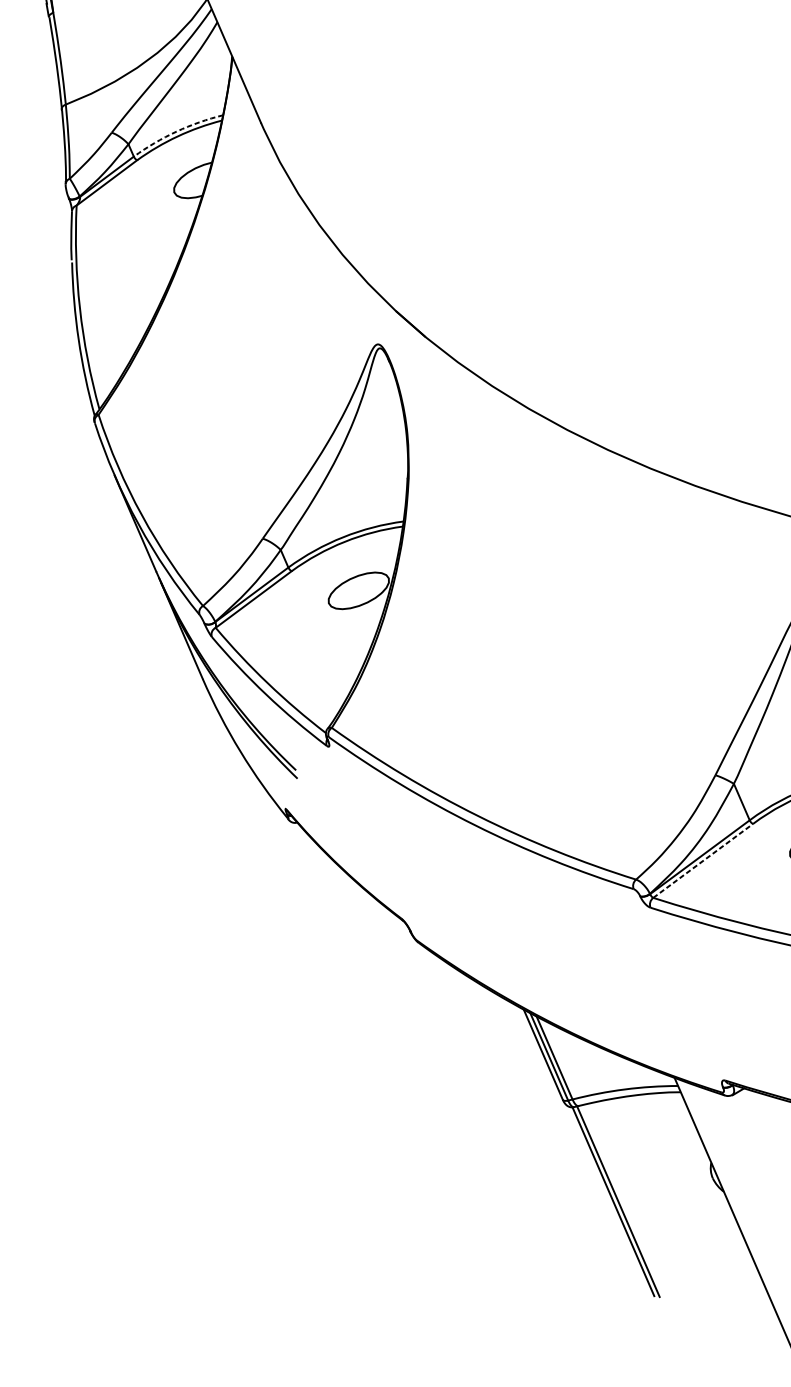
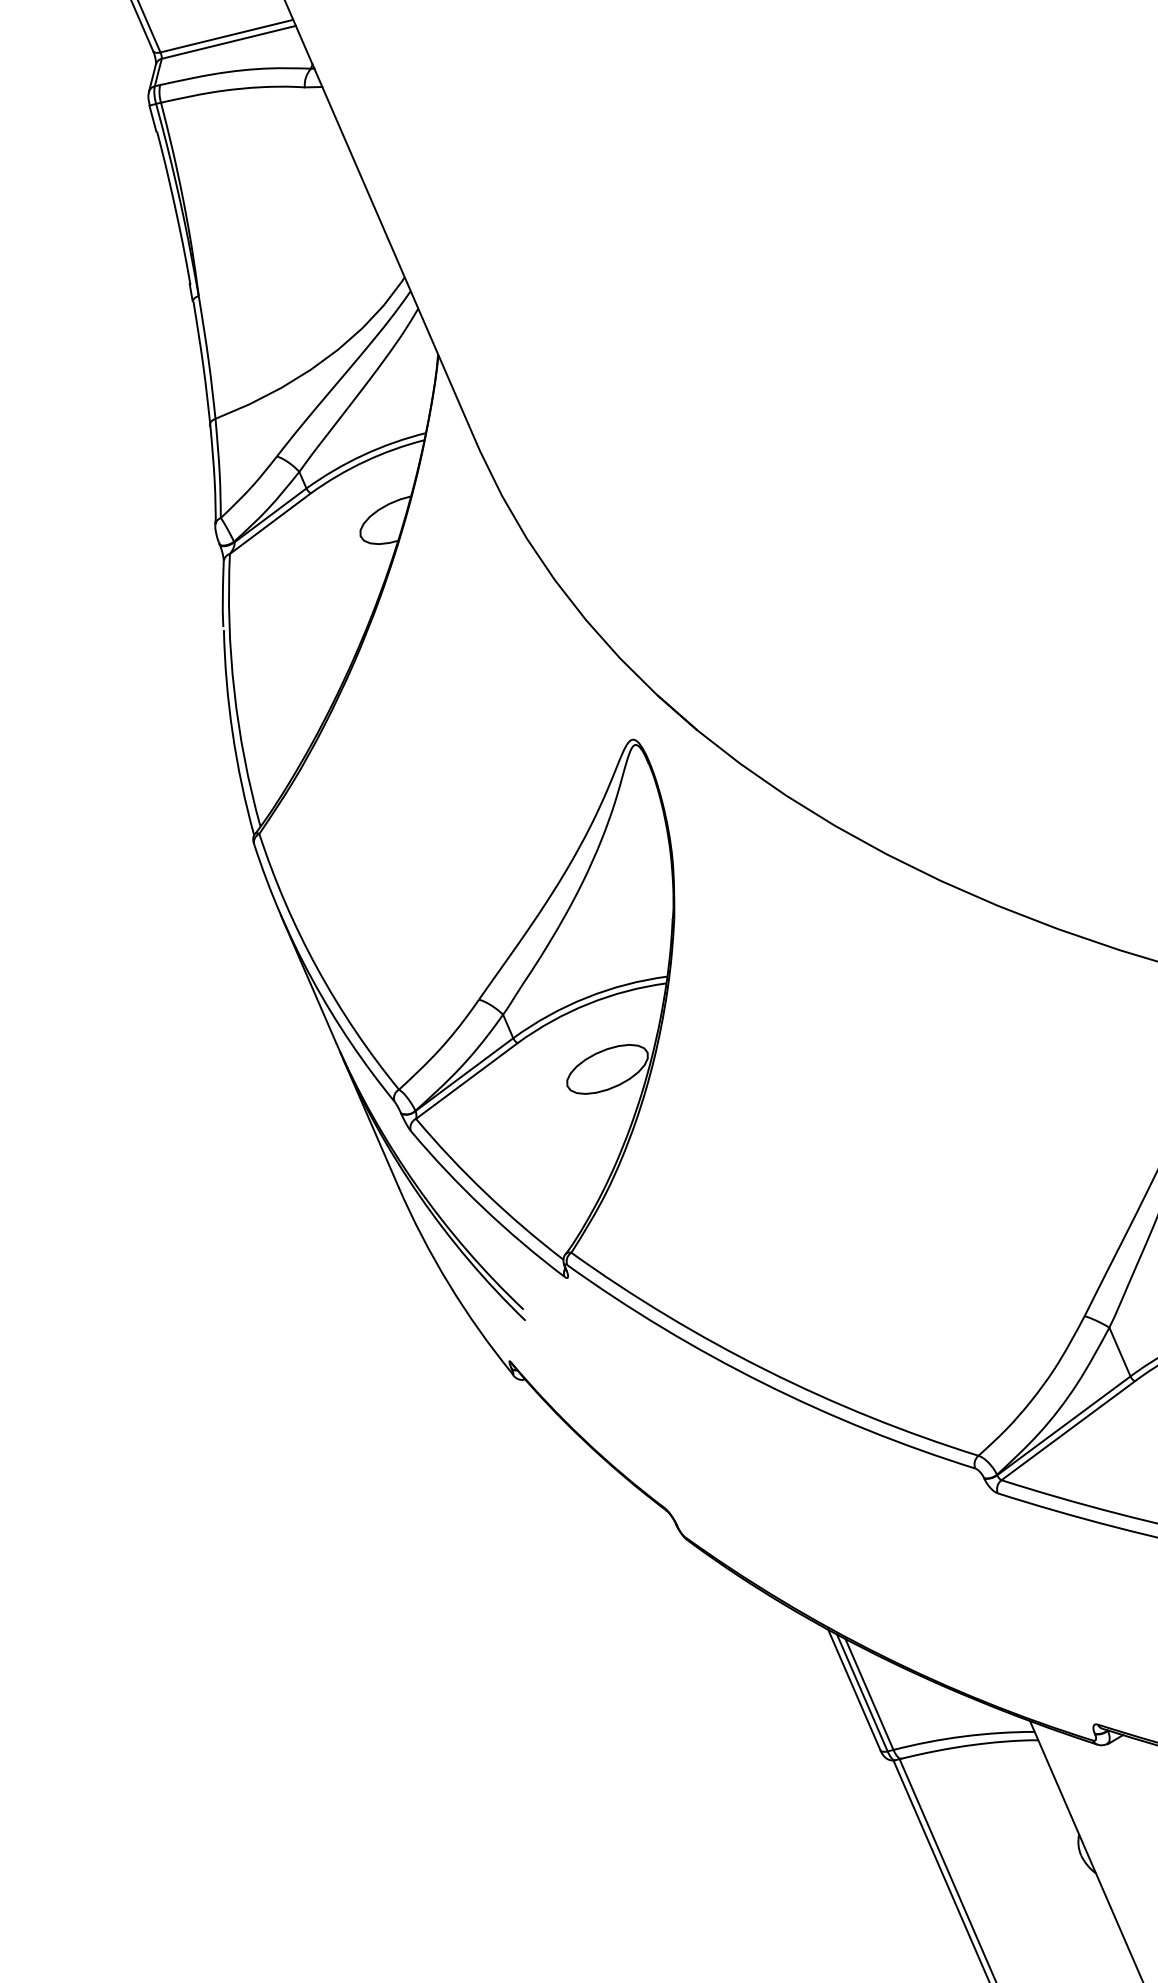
arc: (176, 132) -> (363, 455), dashed -> solid
line: (703, 860) -> (1068, 1430), dashed -> solid

